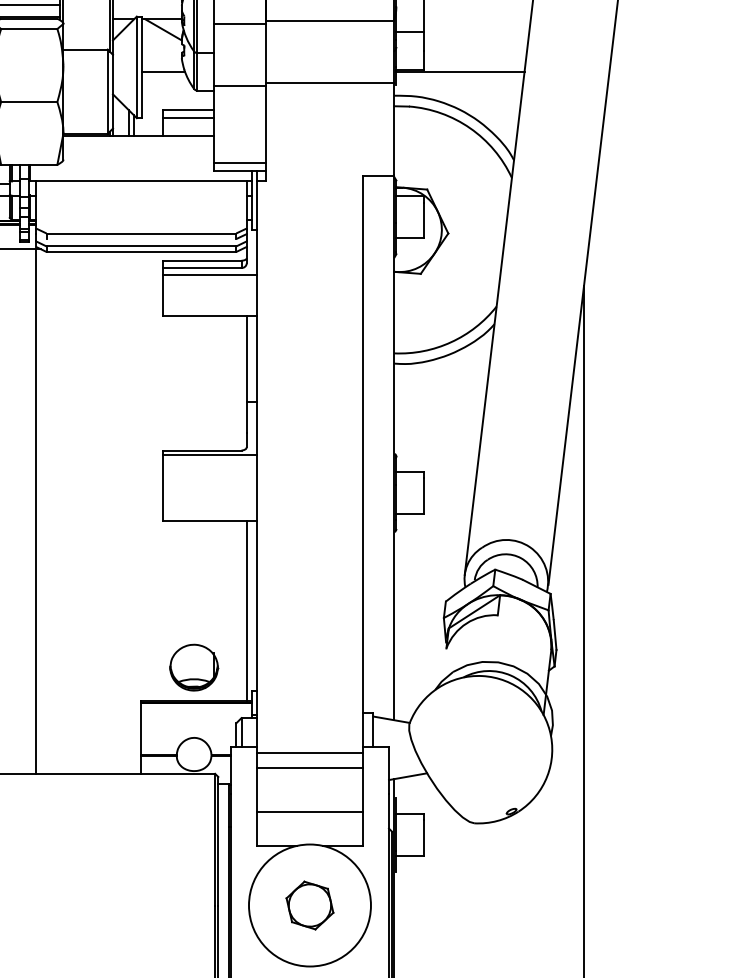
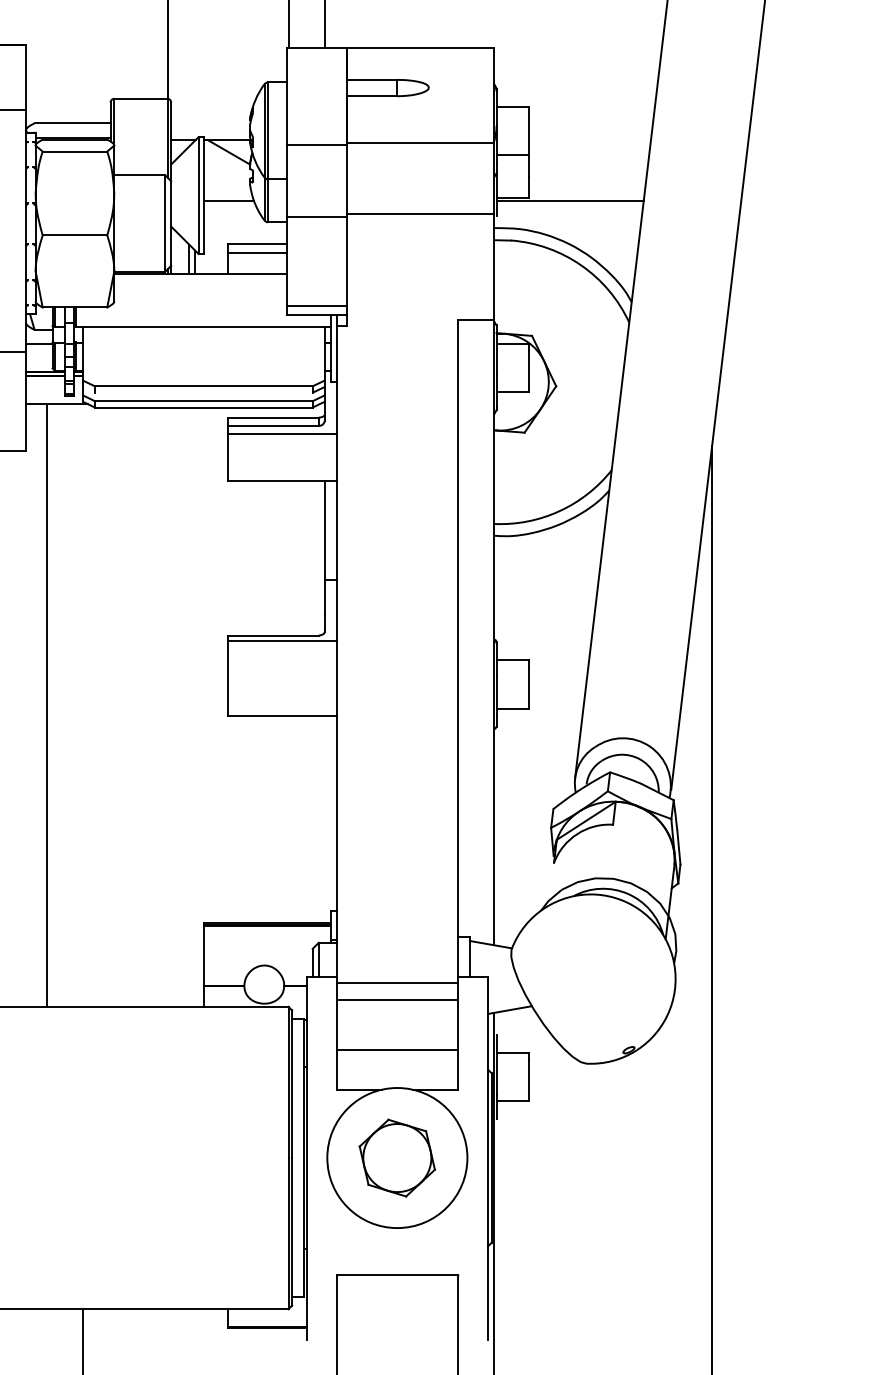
line: (35, 511) -> (46, 705), moved
line: (246, 610) -> (324, 819), removed
part: (194, 667) -> (264, 884), removed
part: (310, 905) -> (397, 1157), size x1.4

